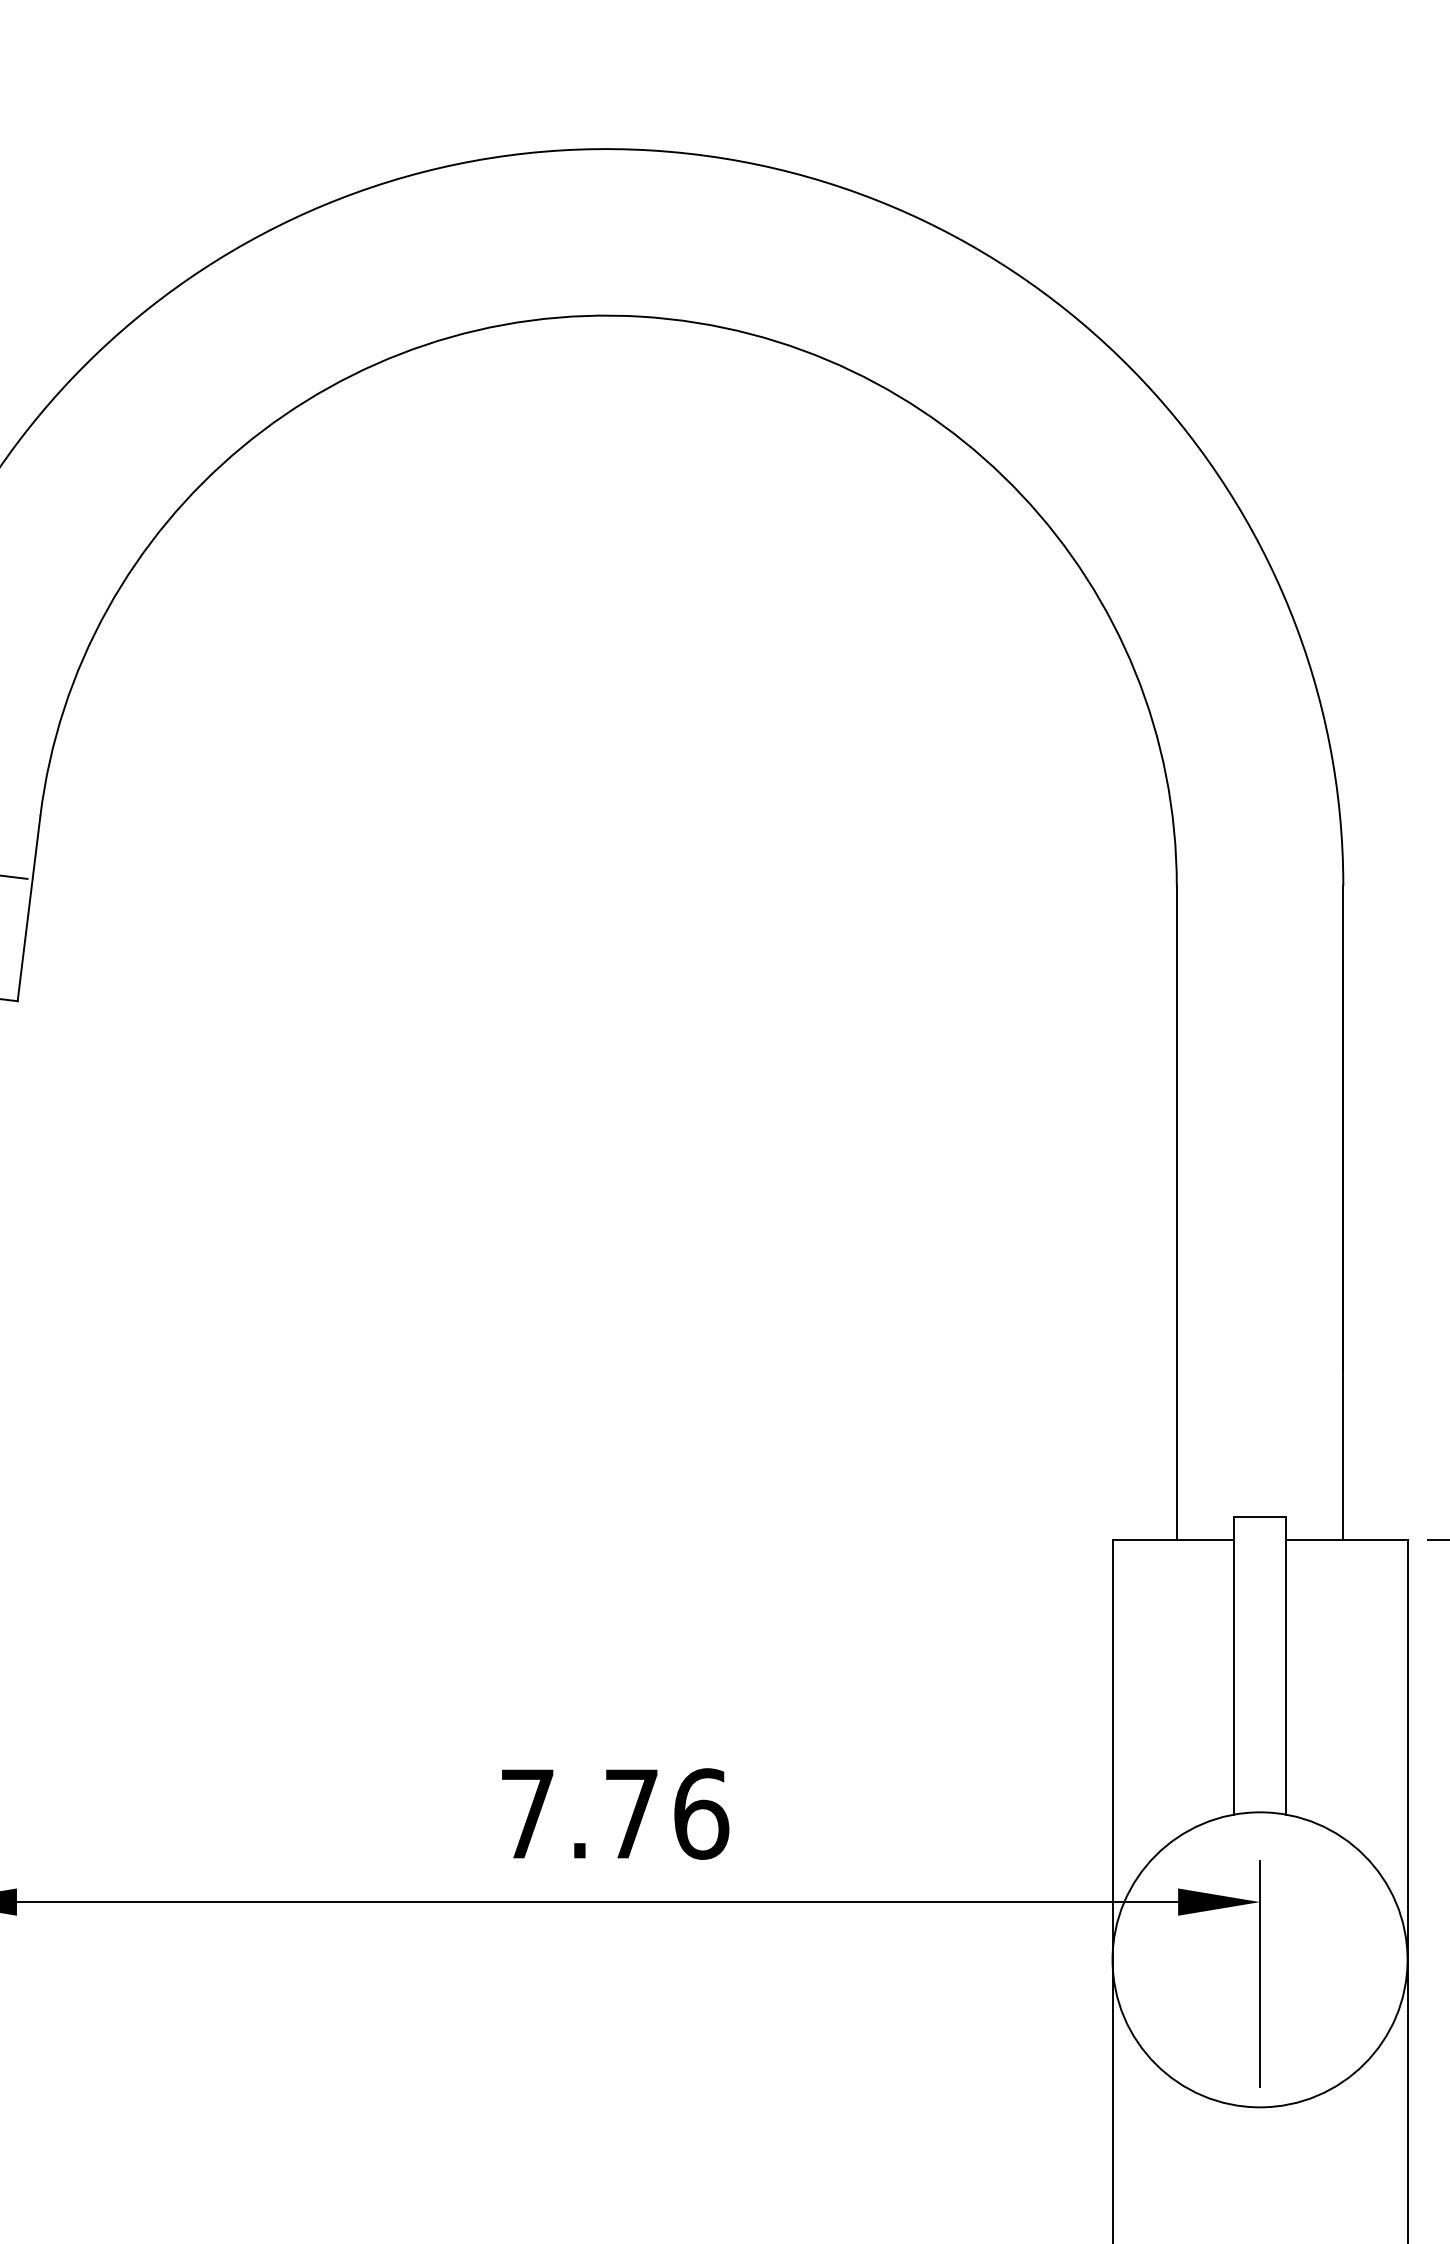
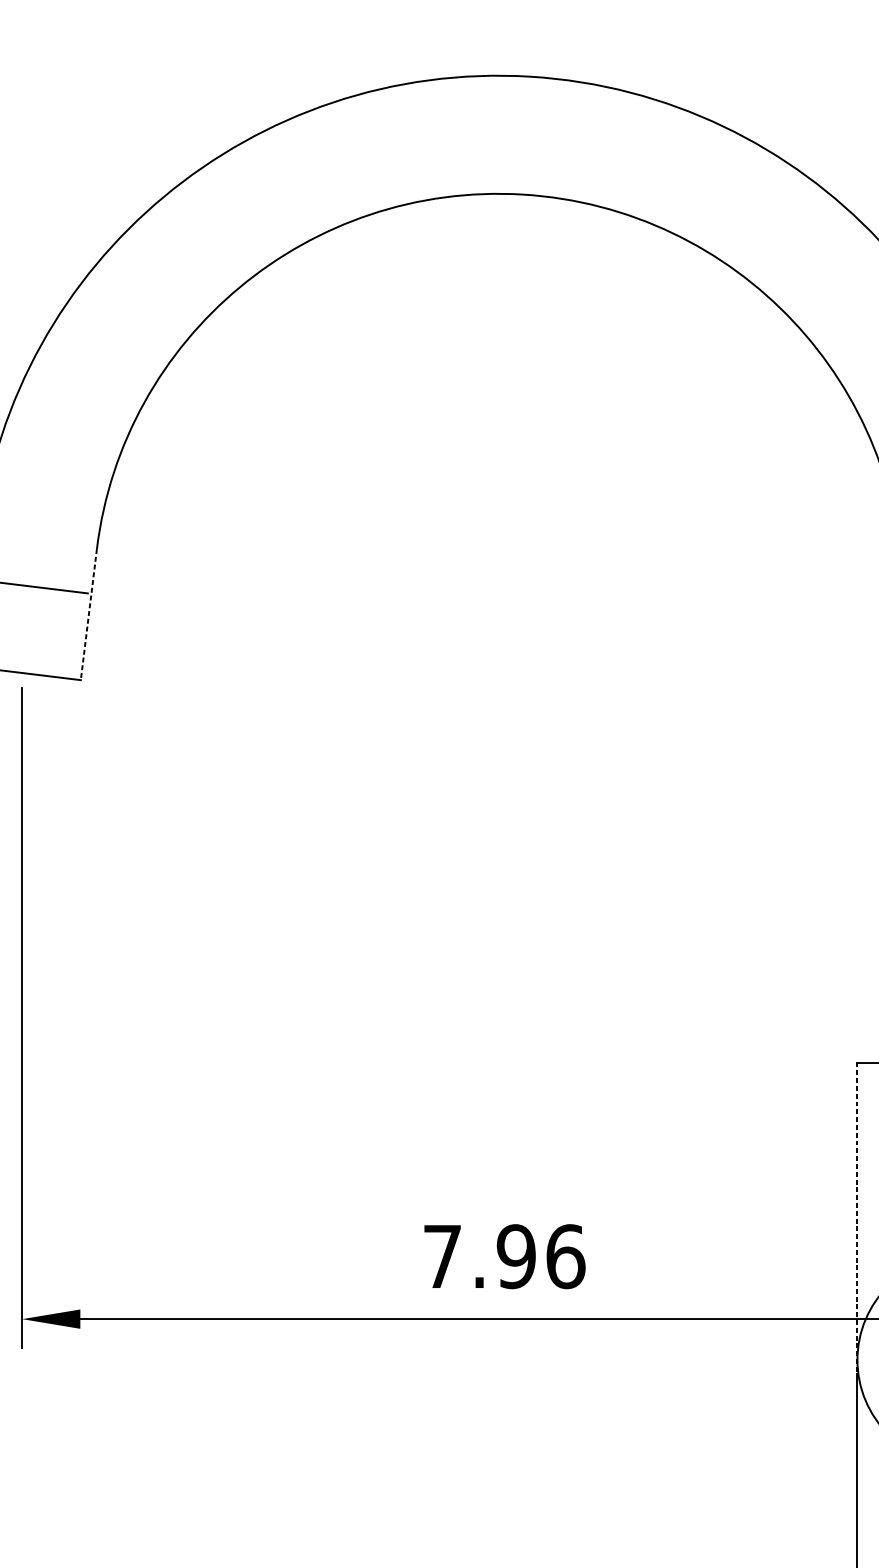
line: (28, 909) -> (88, 615), solid -> dashed
line: (1112, 1759) -> (857, 1217), solid -> dashed
text: (631, 1813) -> (516, 1256), 7.76 -> 7.96

